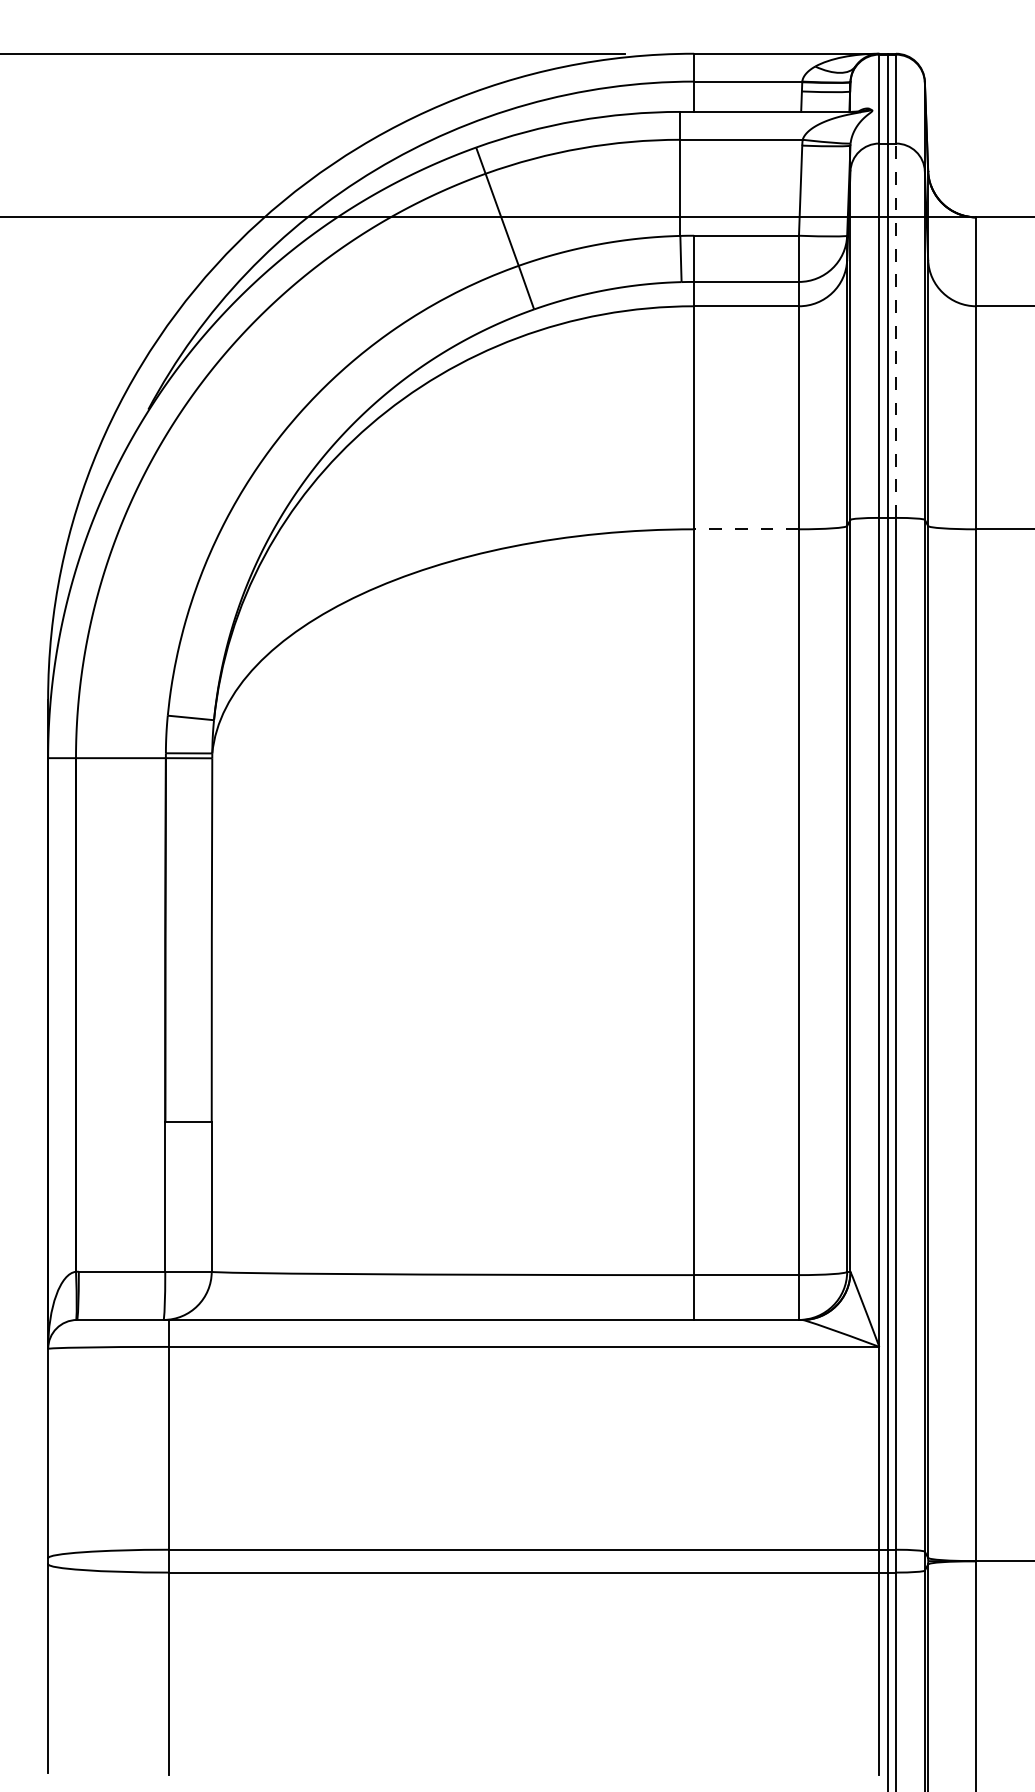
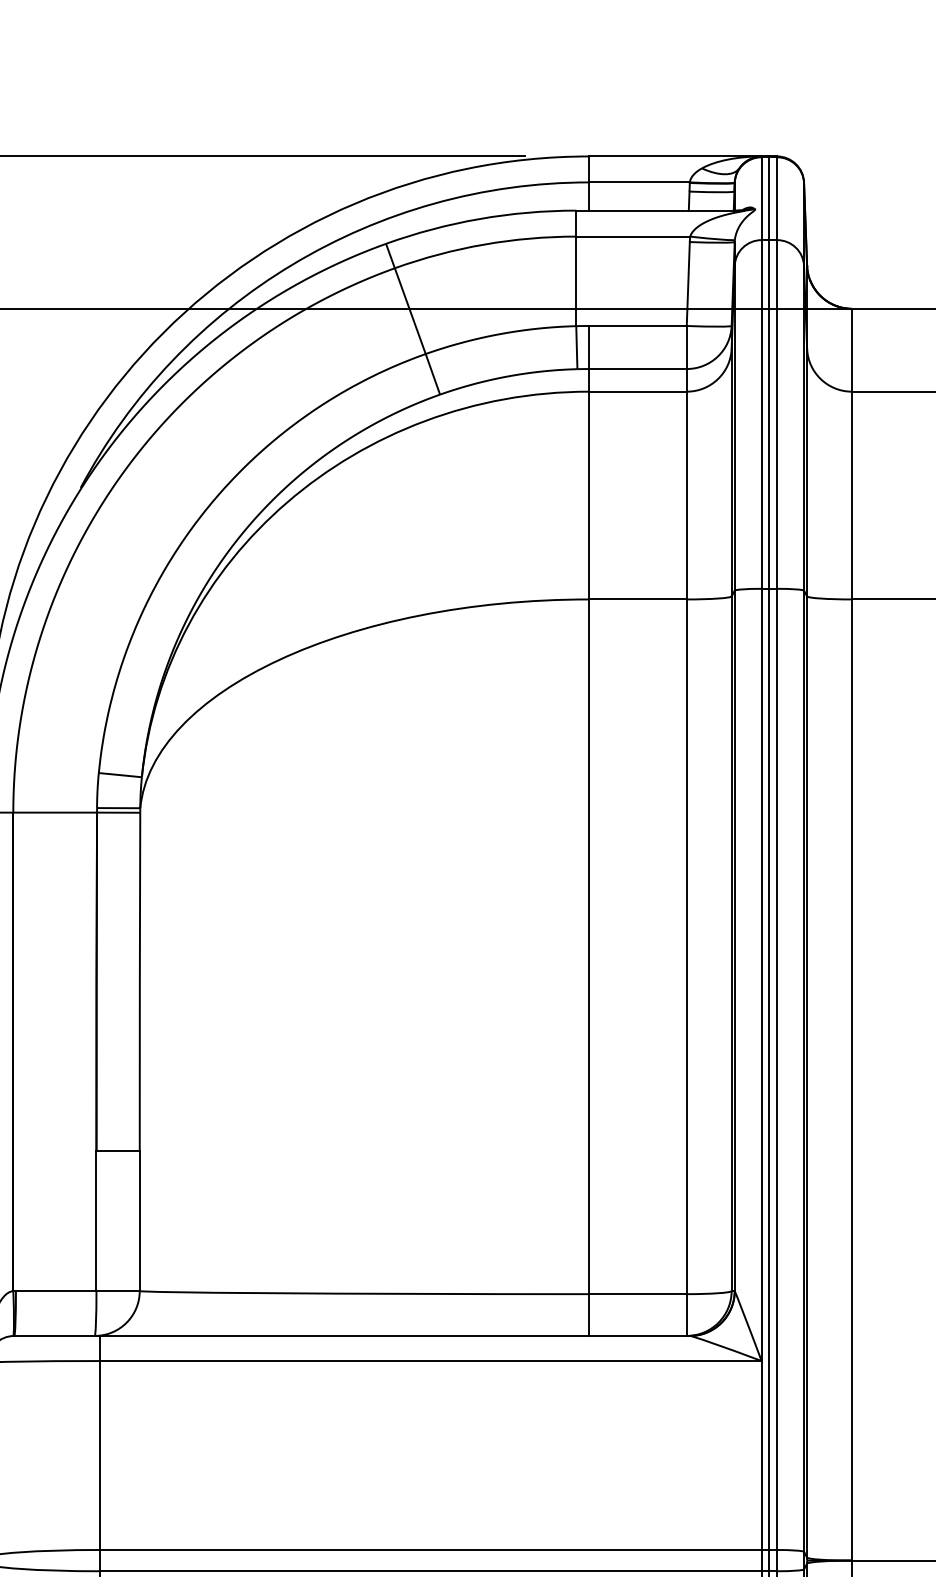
line: (895, 330) -> (776, 414), dashed -> solid
line: (746, 529) -> (637, 599), dashed -> solid

